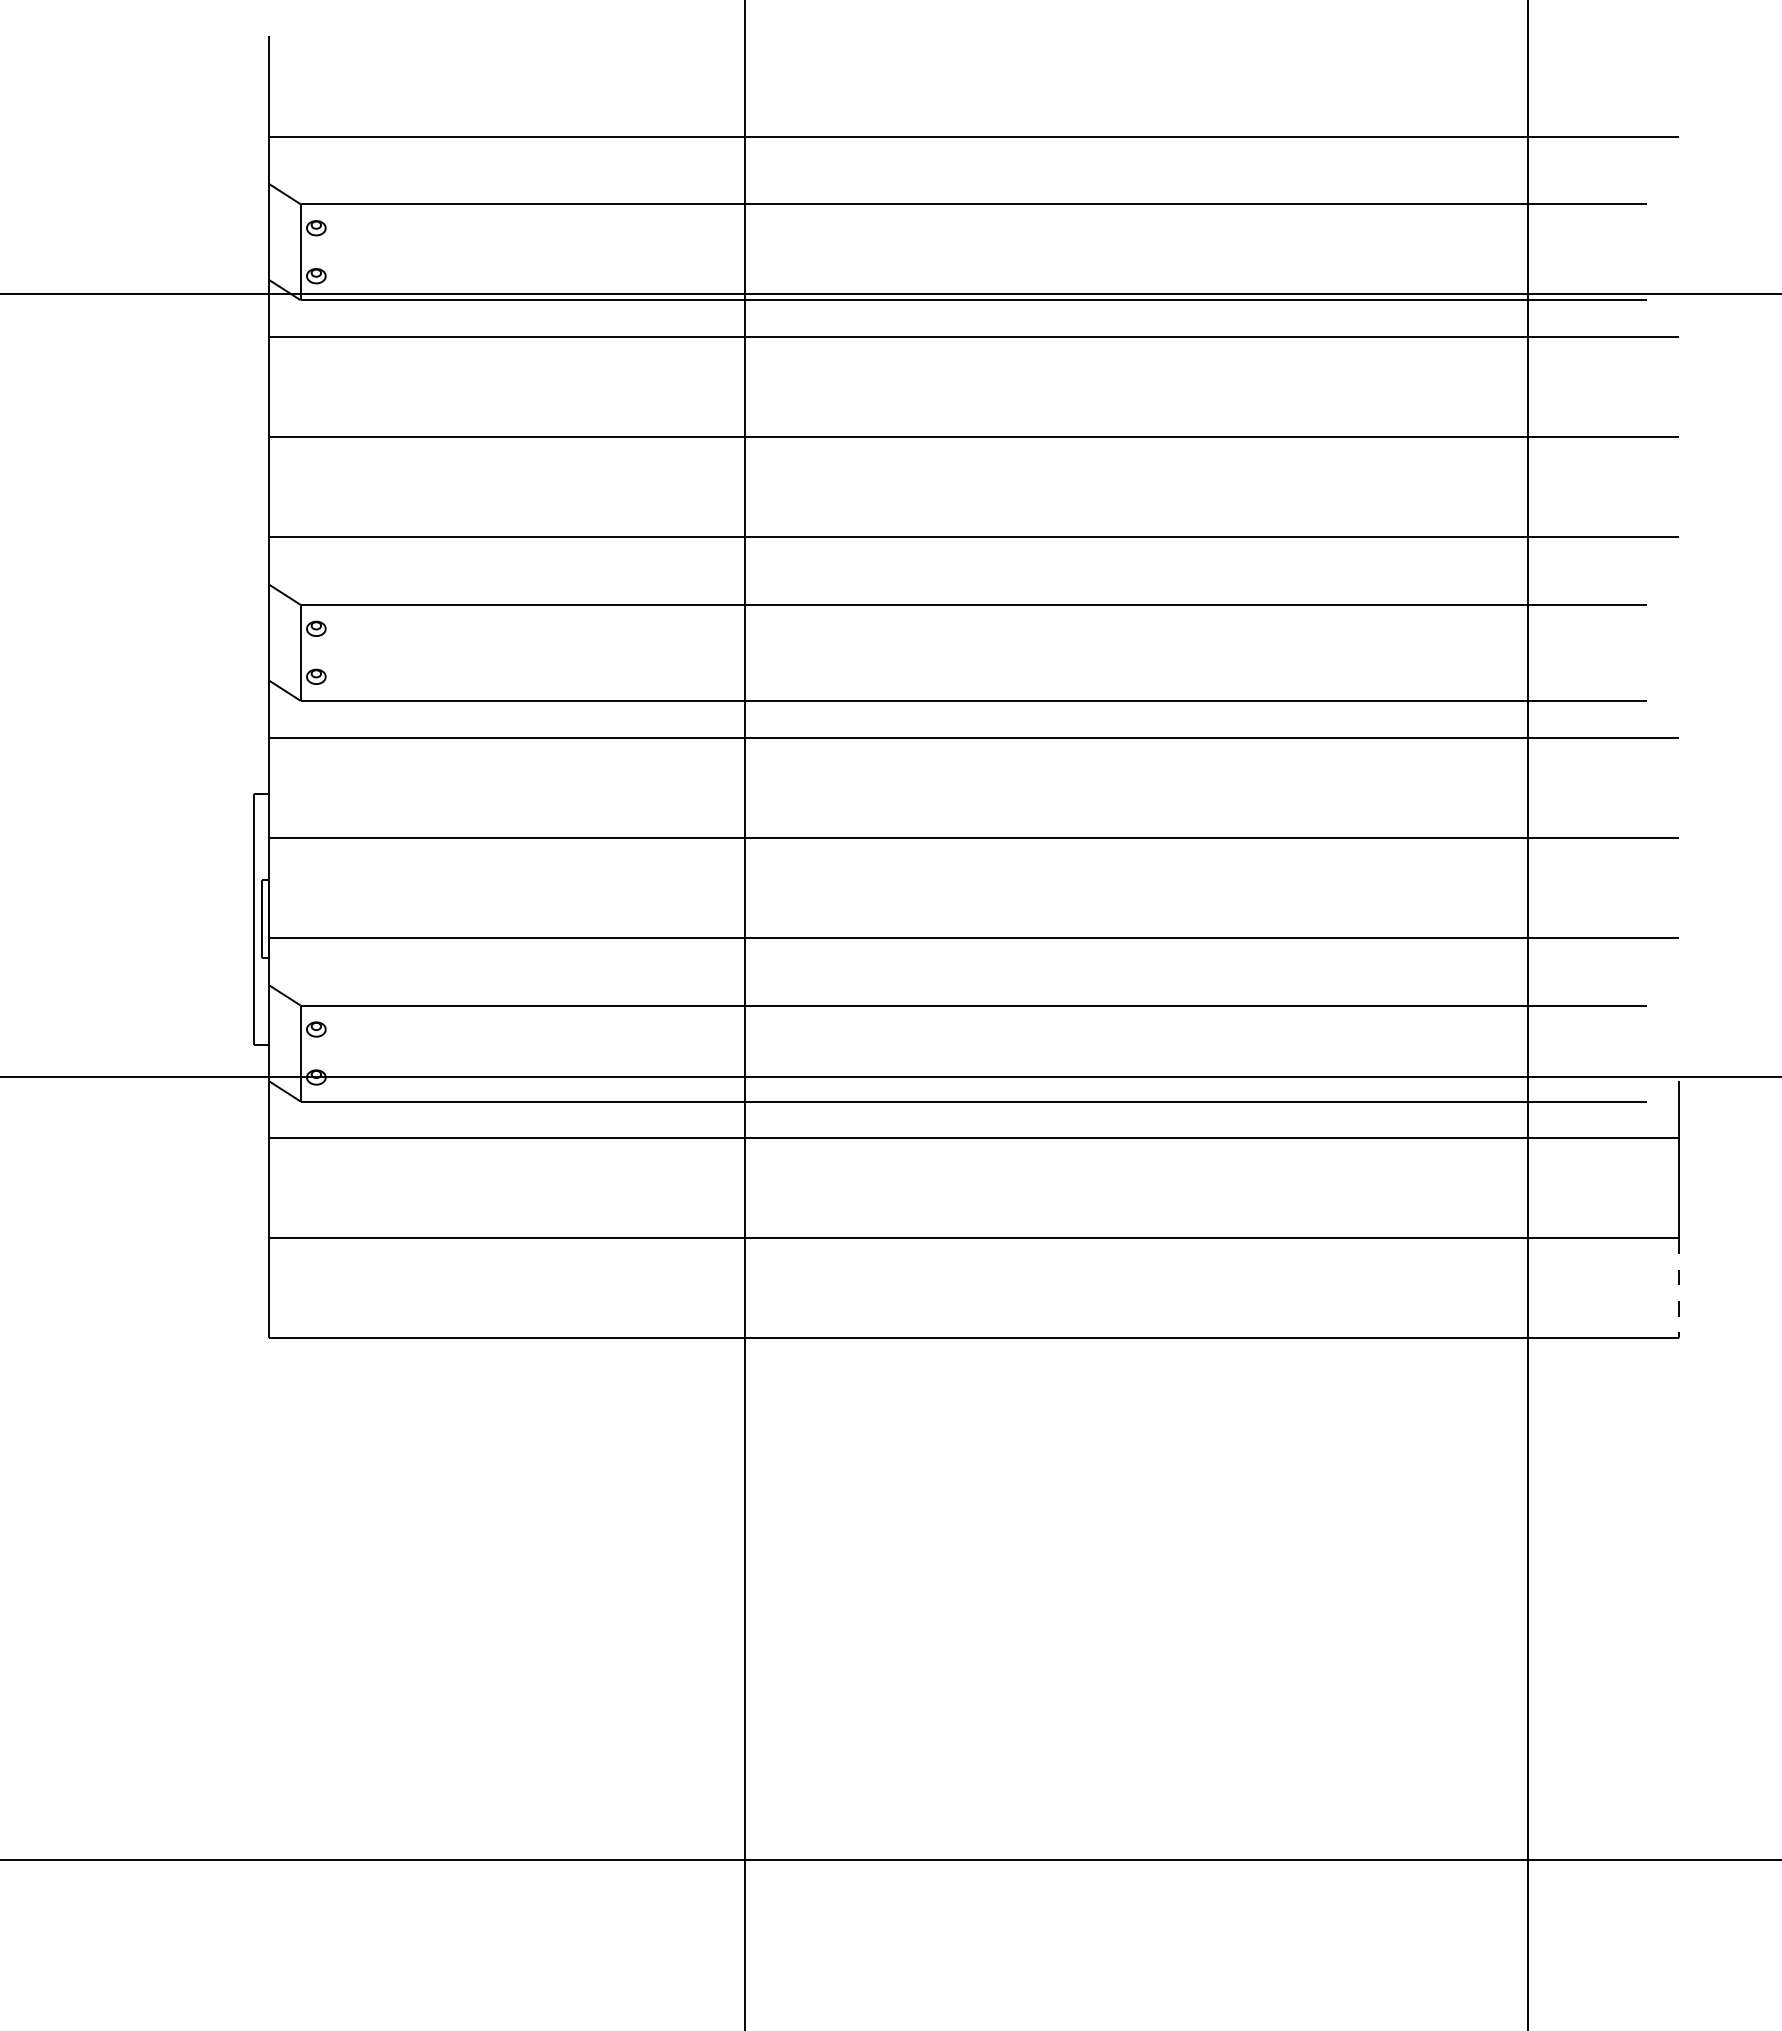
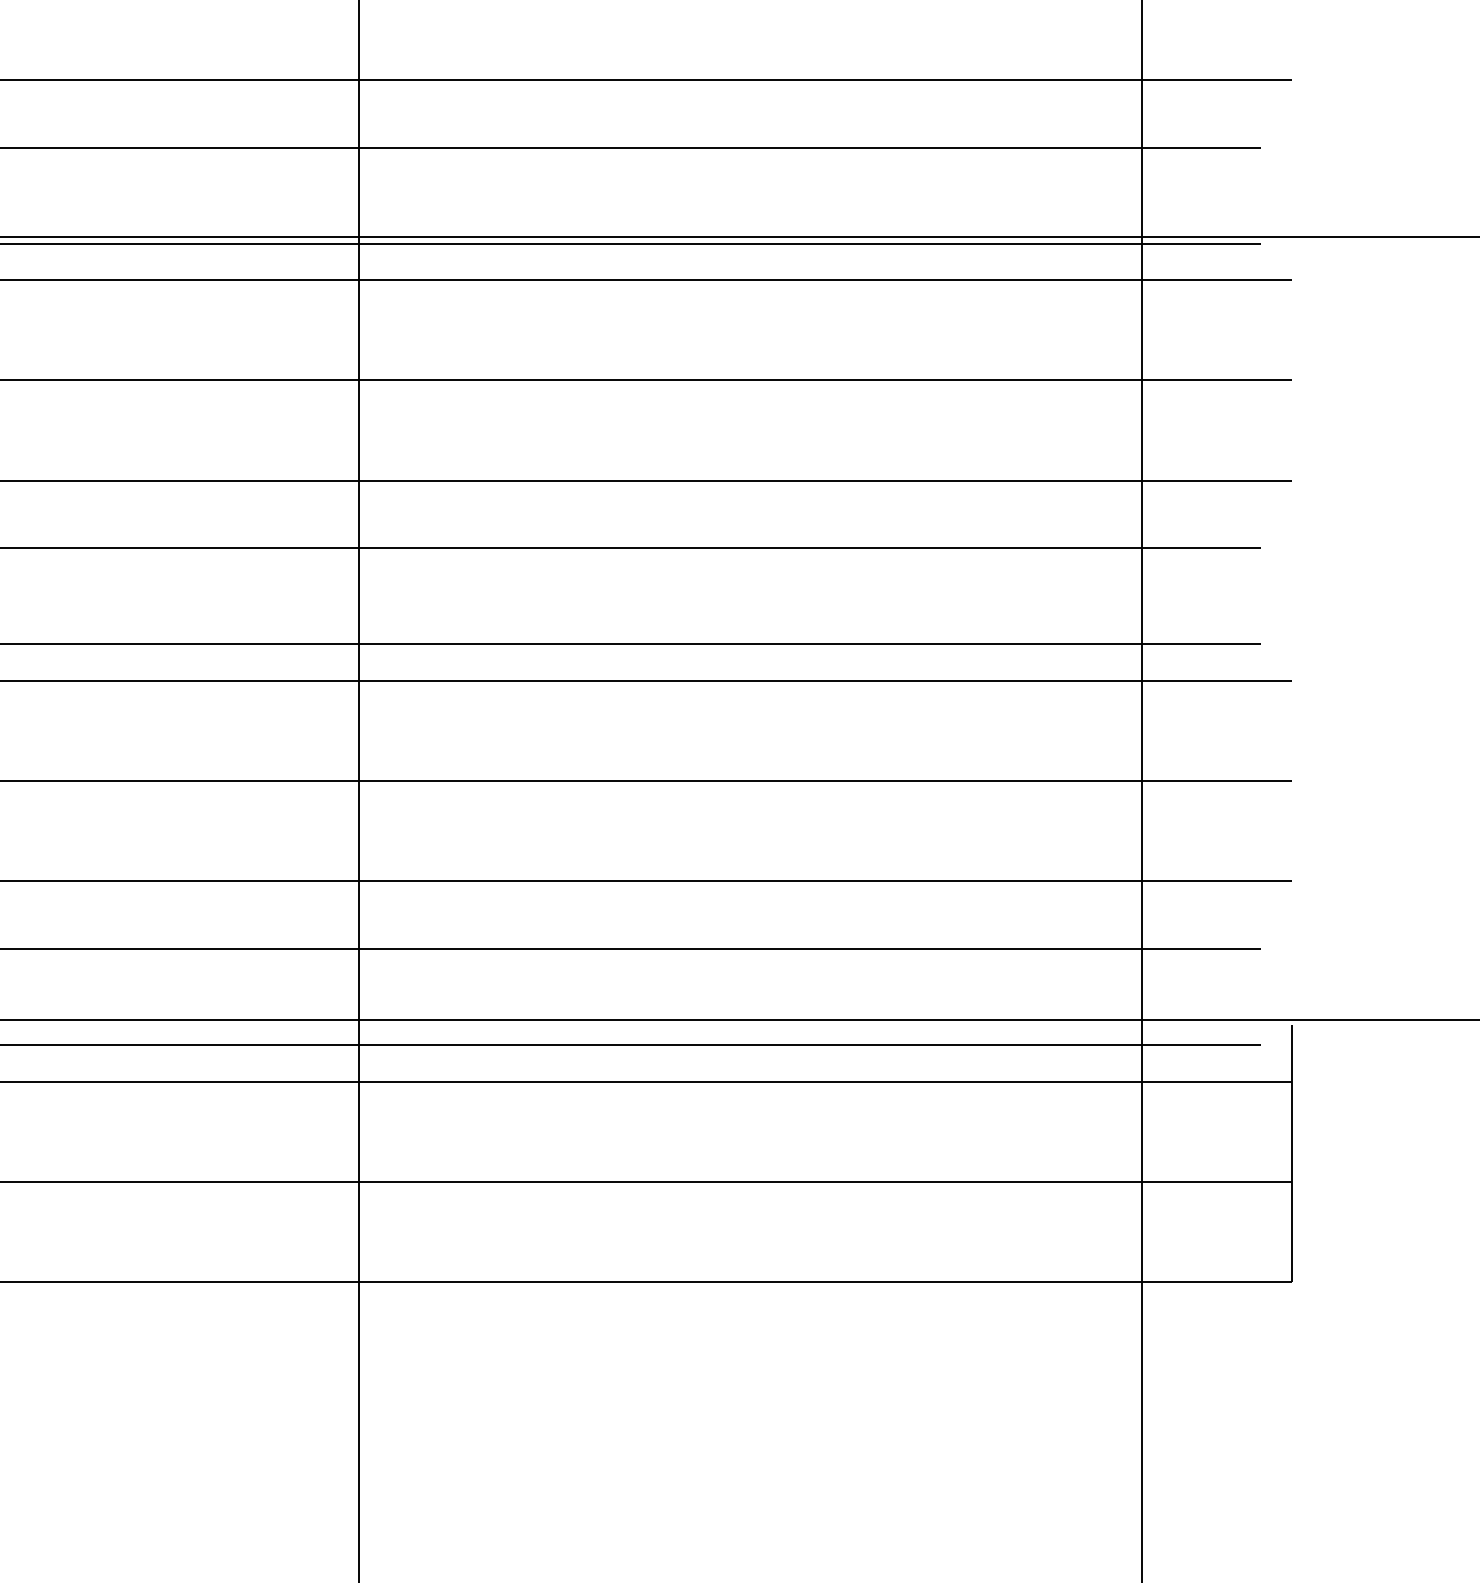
line: (1678, 1288) -> (1291, 1231), dashed -> solid

